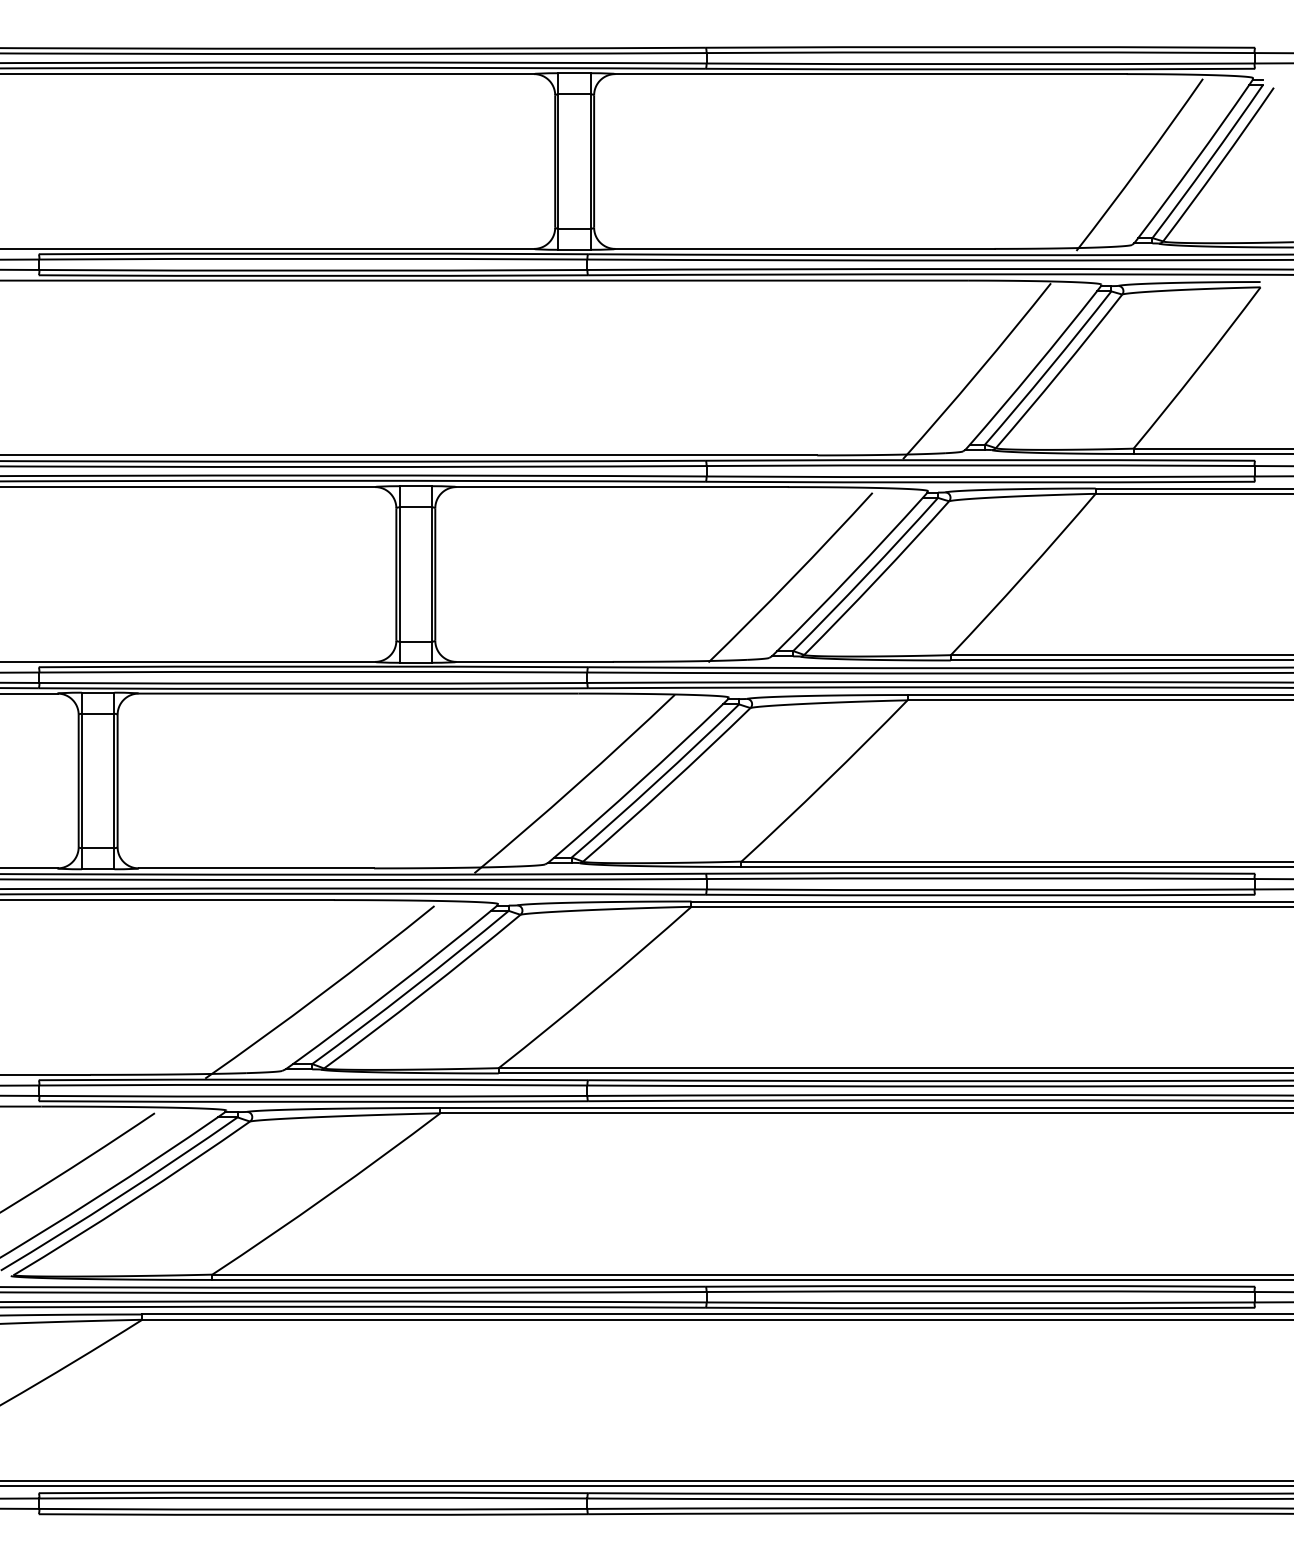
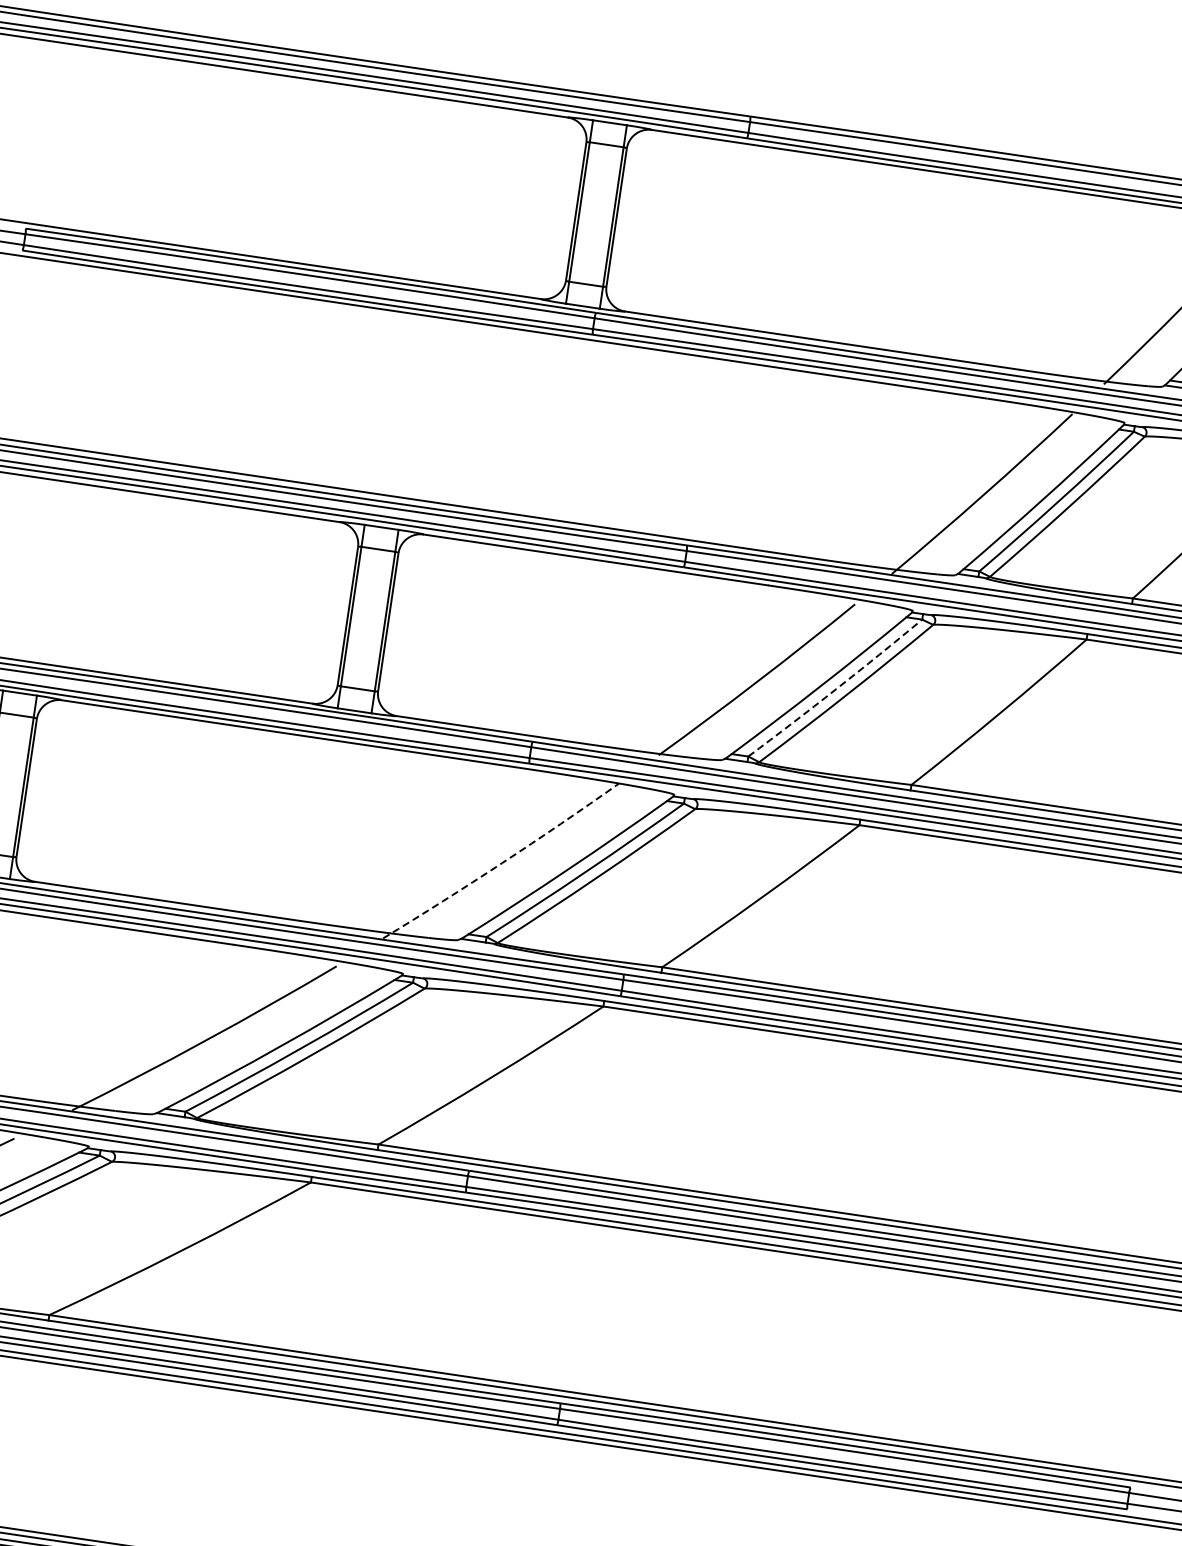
arc: (866, 575) -> (836, 689), solid -> dashed
arc: (576, 785) -> (502, 862), solid -> dashed

